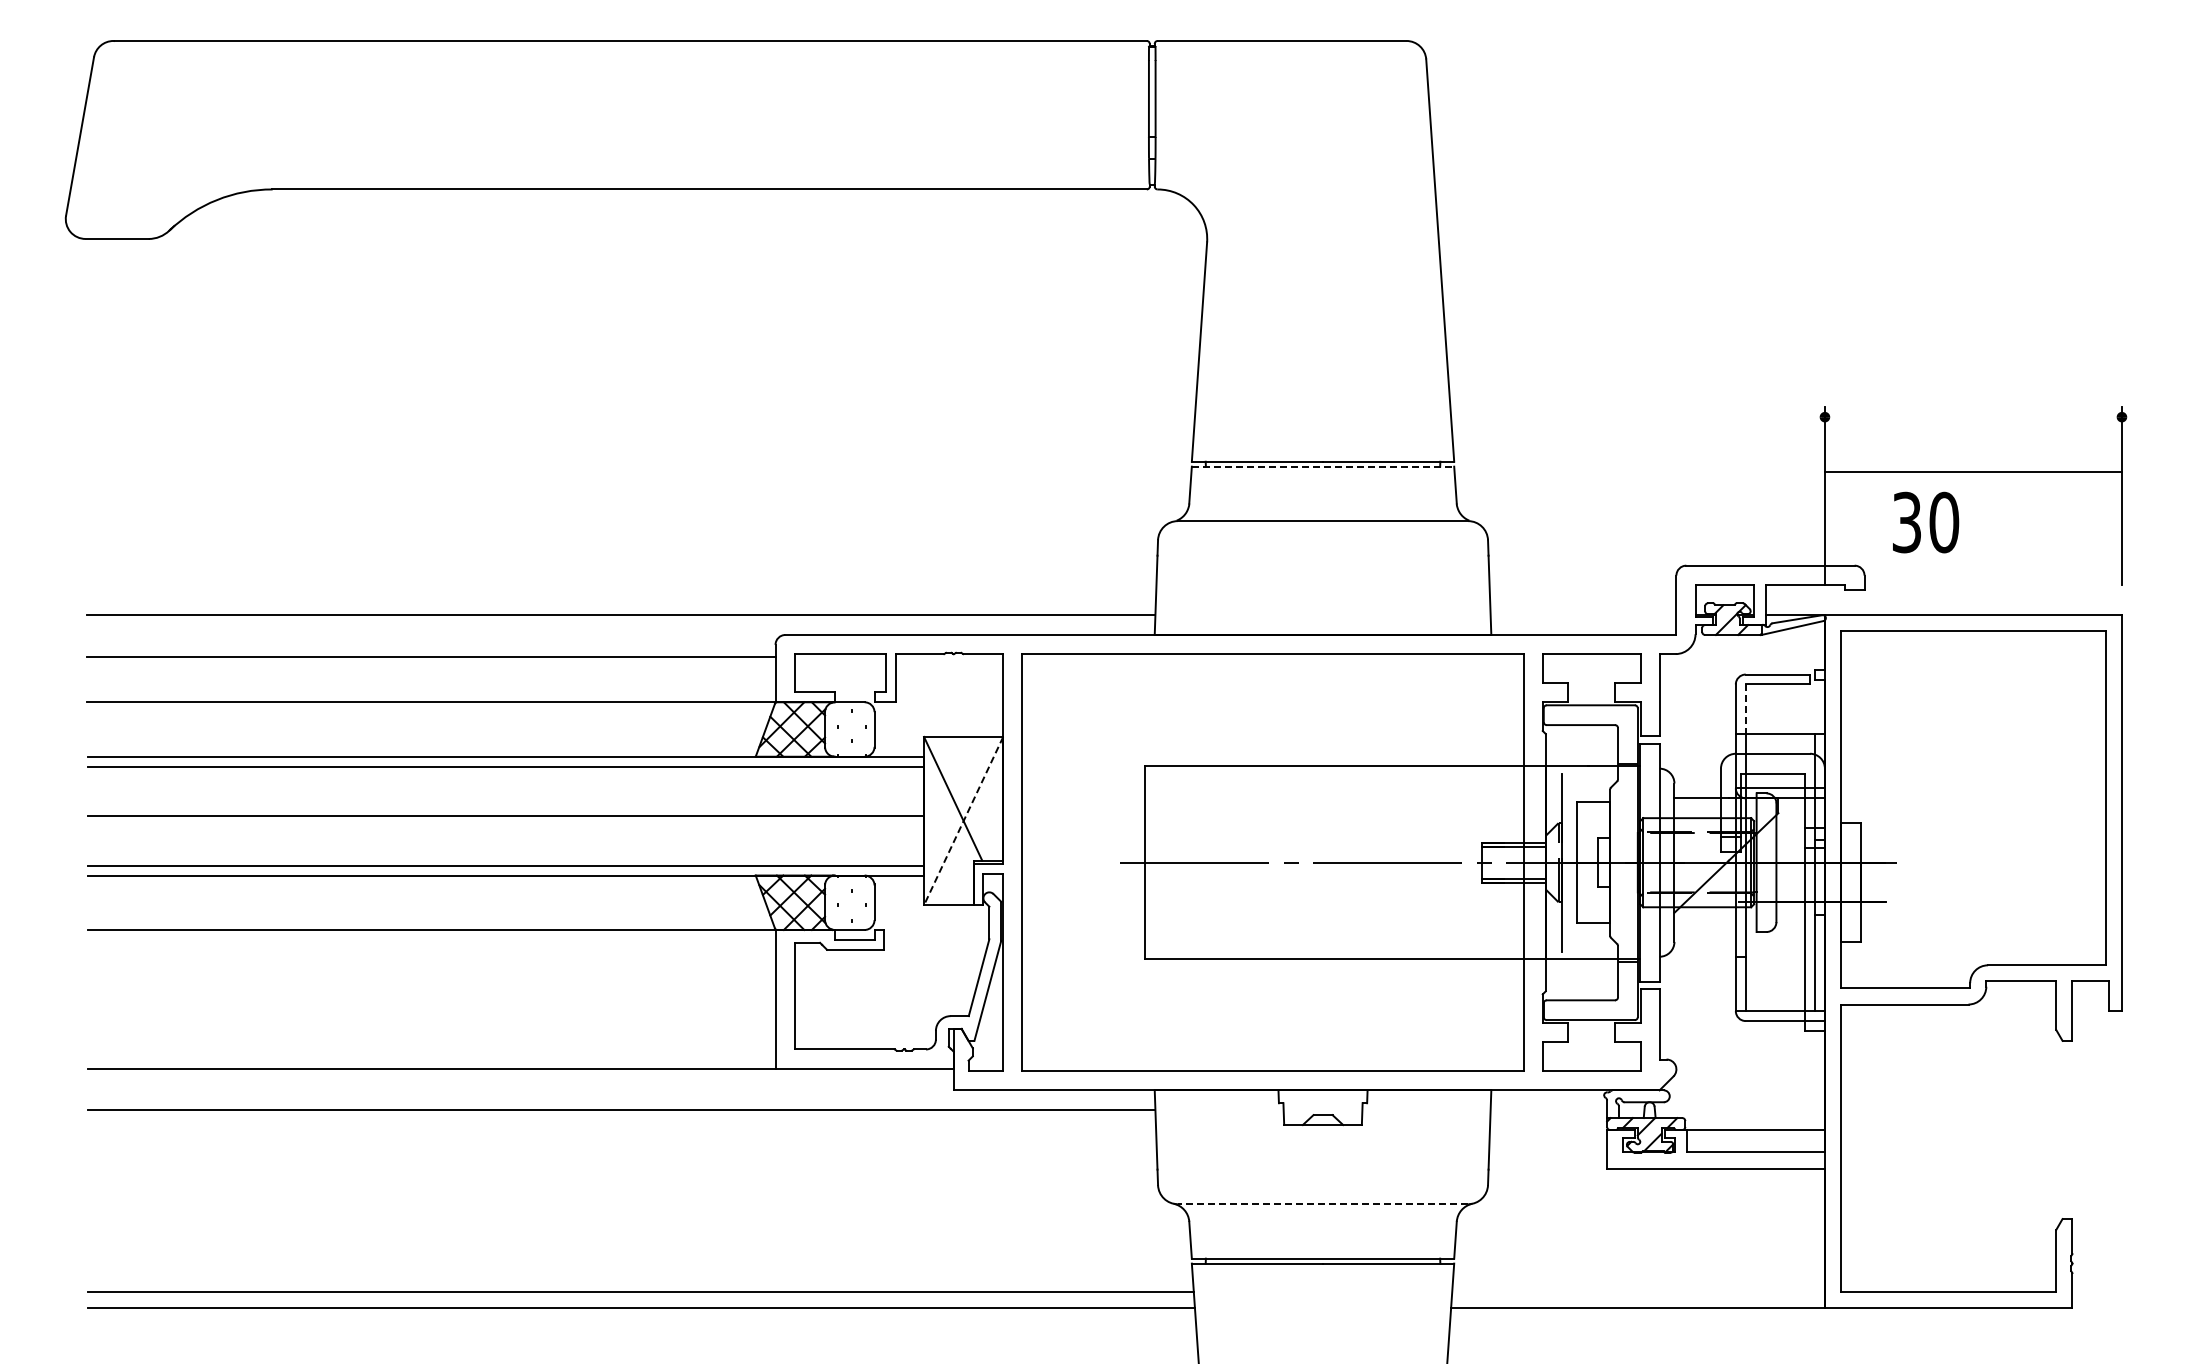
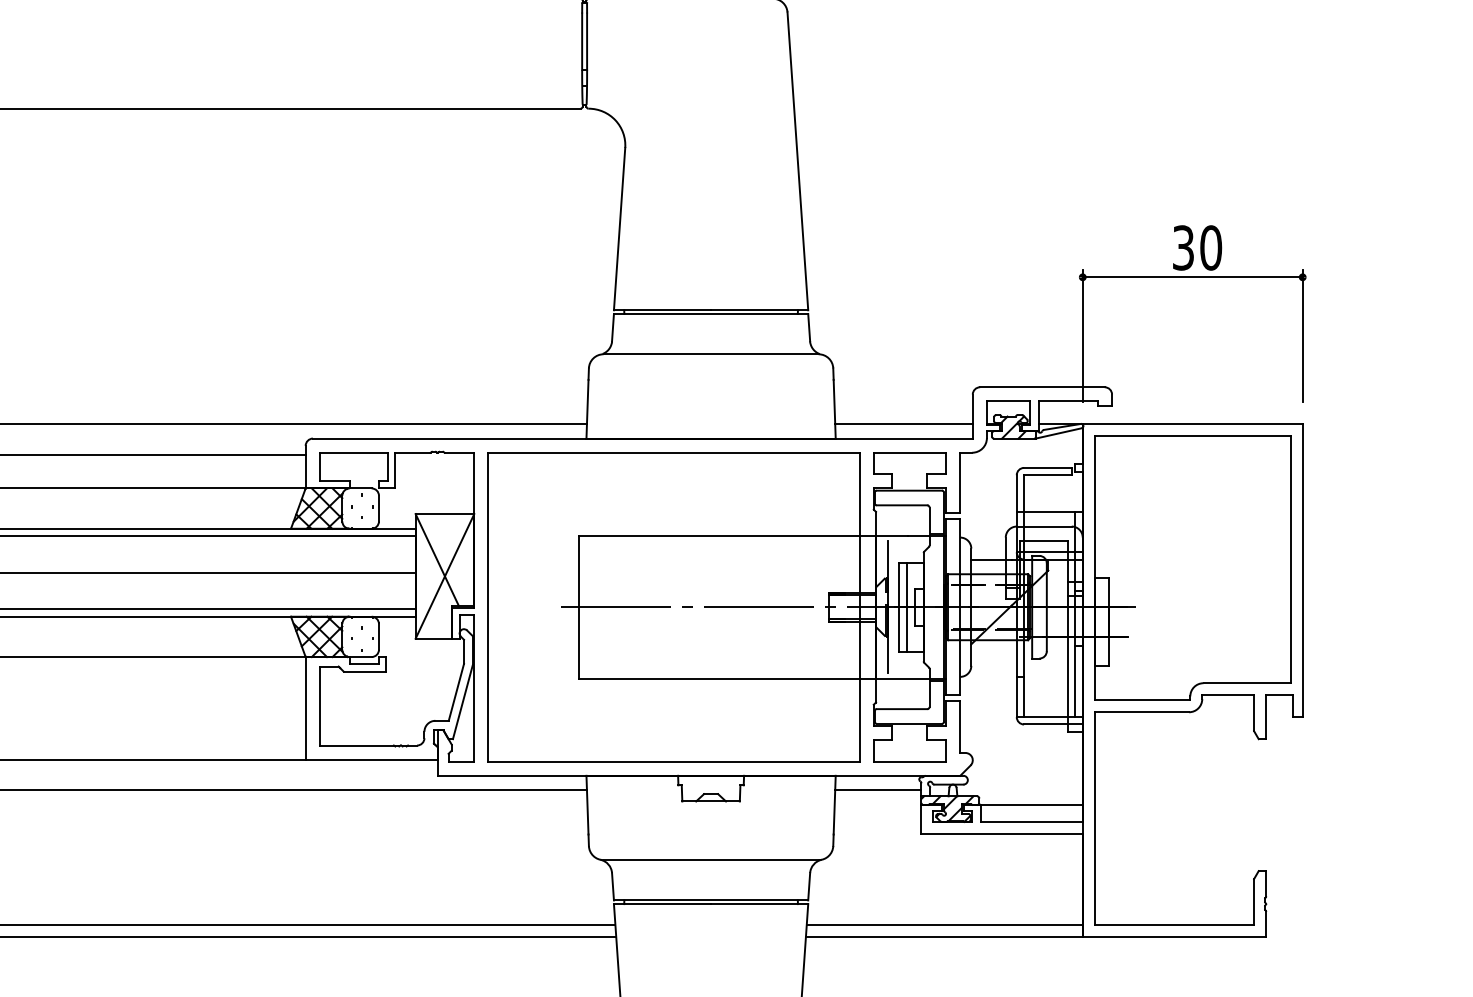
line: (1323, 466) -> (711, 313), dashed -> solid
line: (1972, 472) -> (1192, 277), moved
text: (1926, 522) -> (1197, 247), moved
line: (1583, 615) -> (903, 424), added
line: (1745, 709) -> (1023, 493), dashed -> solid
line: (963, 821) -> (444, 576), dashed -> solid
line: (1587, 862) -> (906, 607), added
line: (1548, 1110) -> (878, 790), added
line: (1322, 1204) -> (710, 860), dashed -> solid
line: (1638, 1292) -> (944, 925), added

